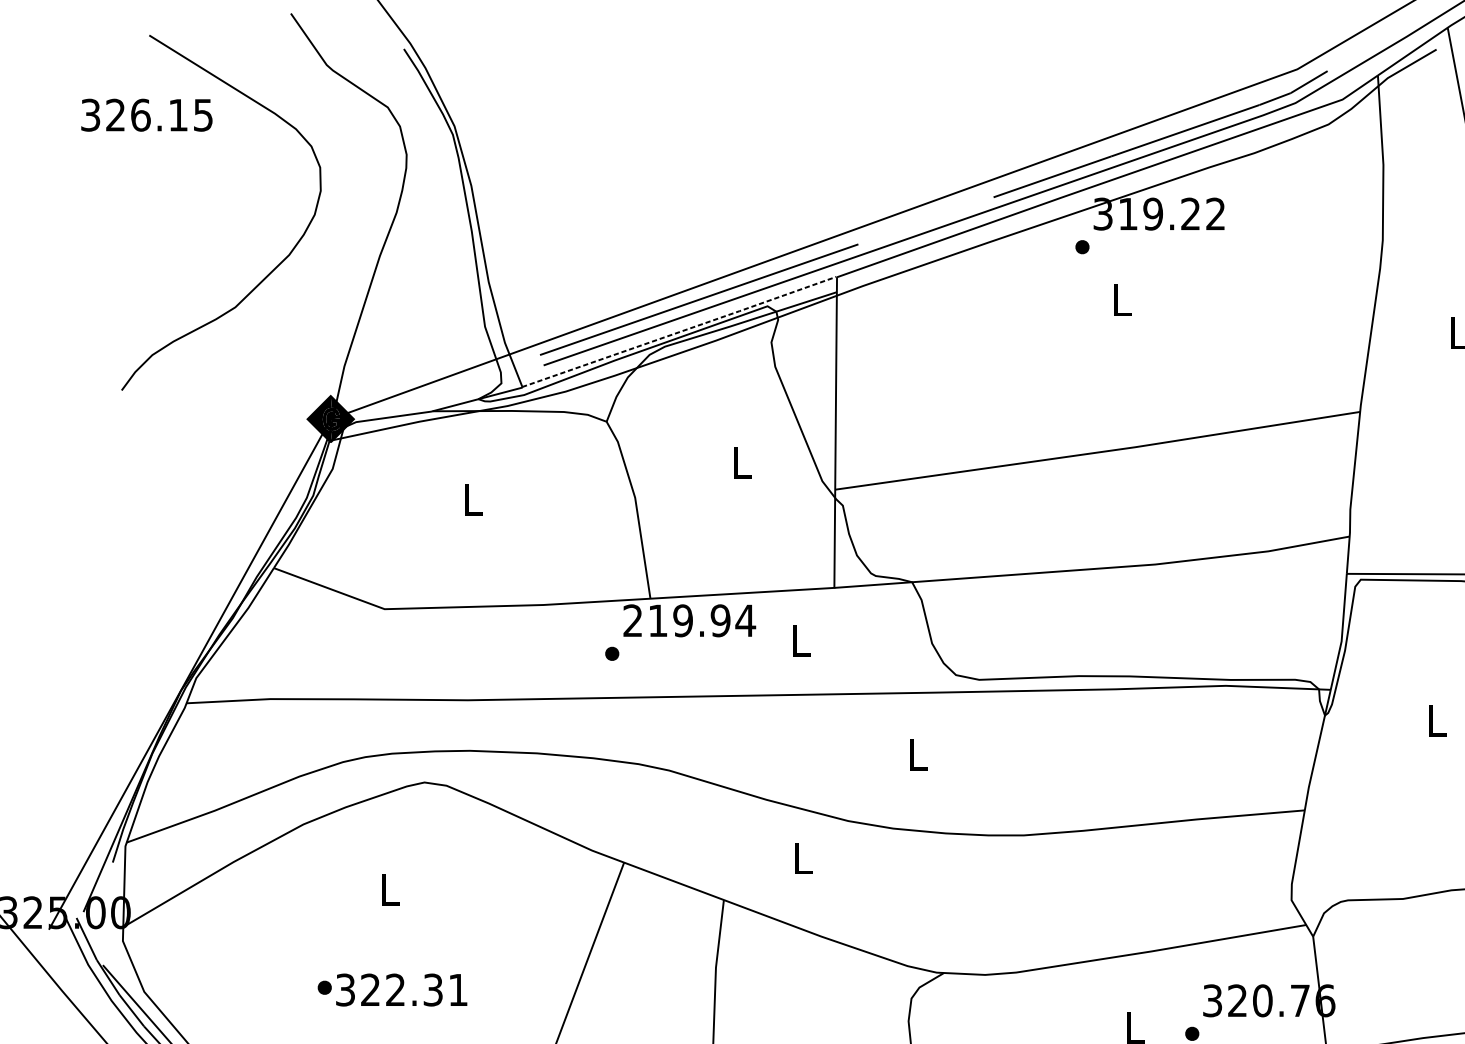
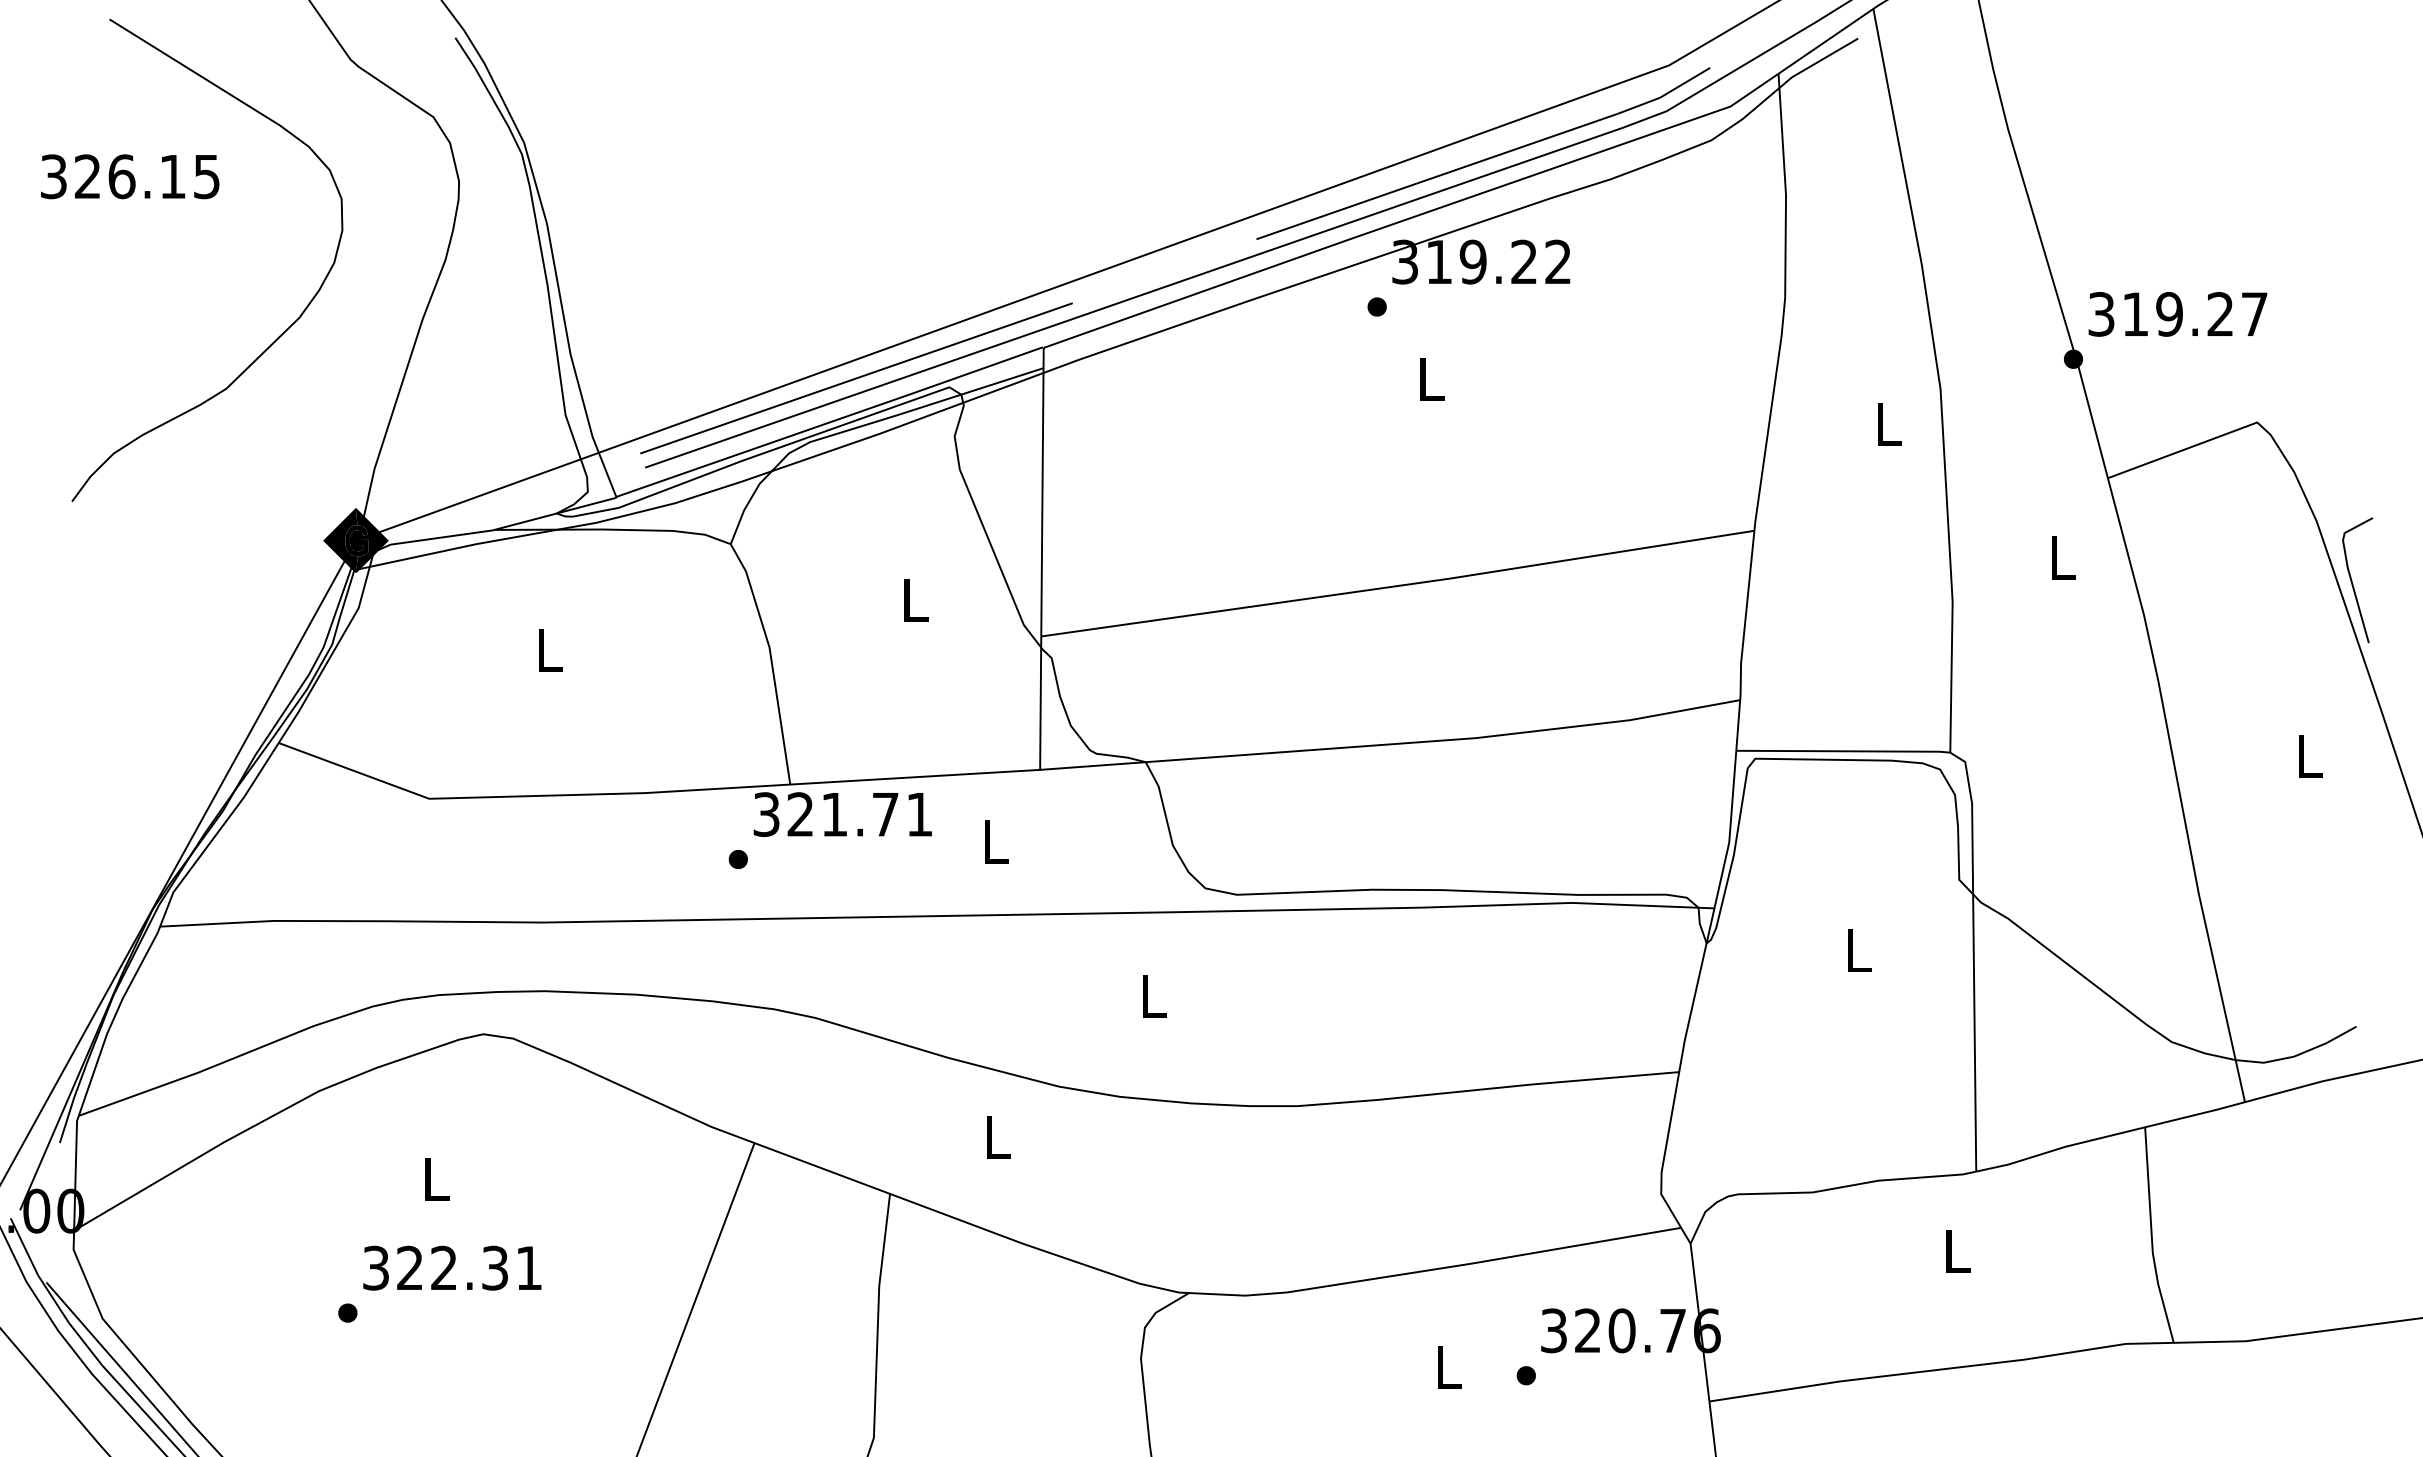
text: (147, 115) -> (130, 176), moved
line: (680, 332) -> (830, 422), dashed -> solid
text: (689, 620) -> (843, 814), 219.94 -> 321.71
text: (401, 989) -> (452, 1267), moved

